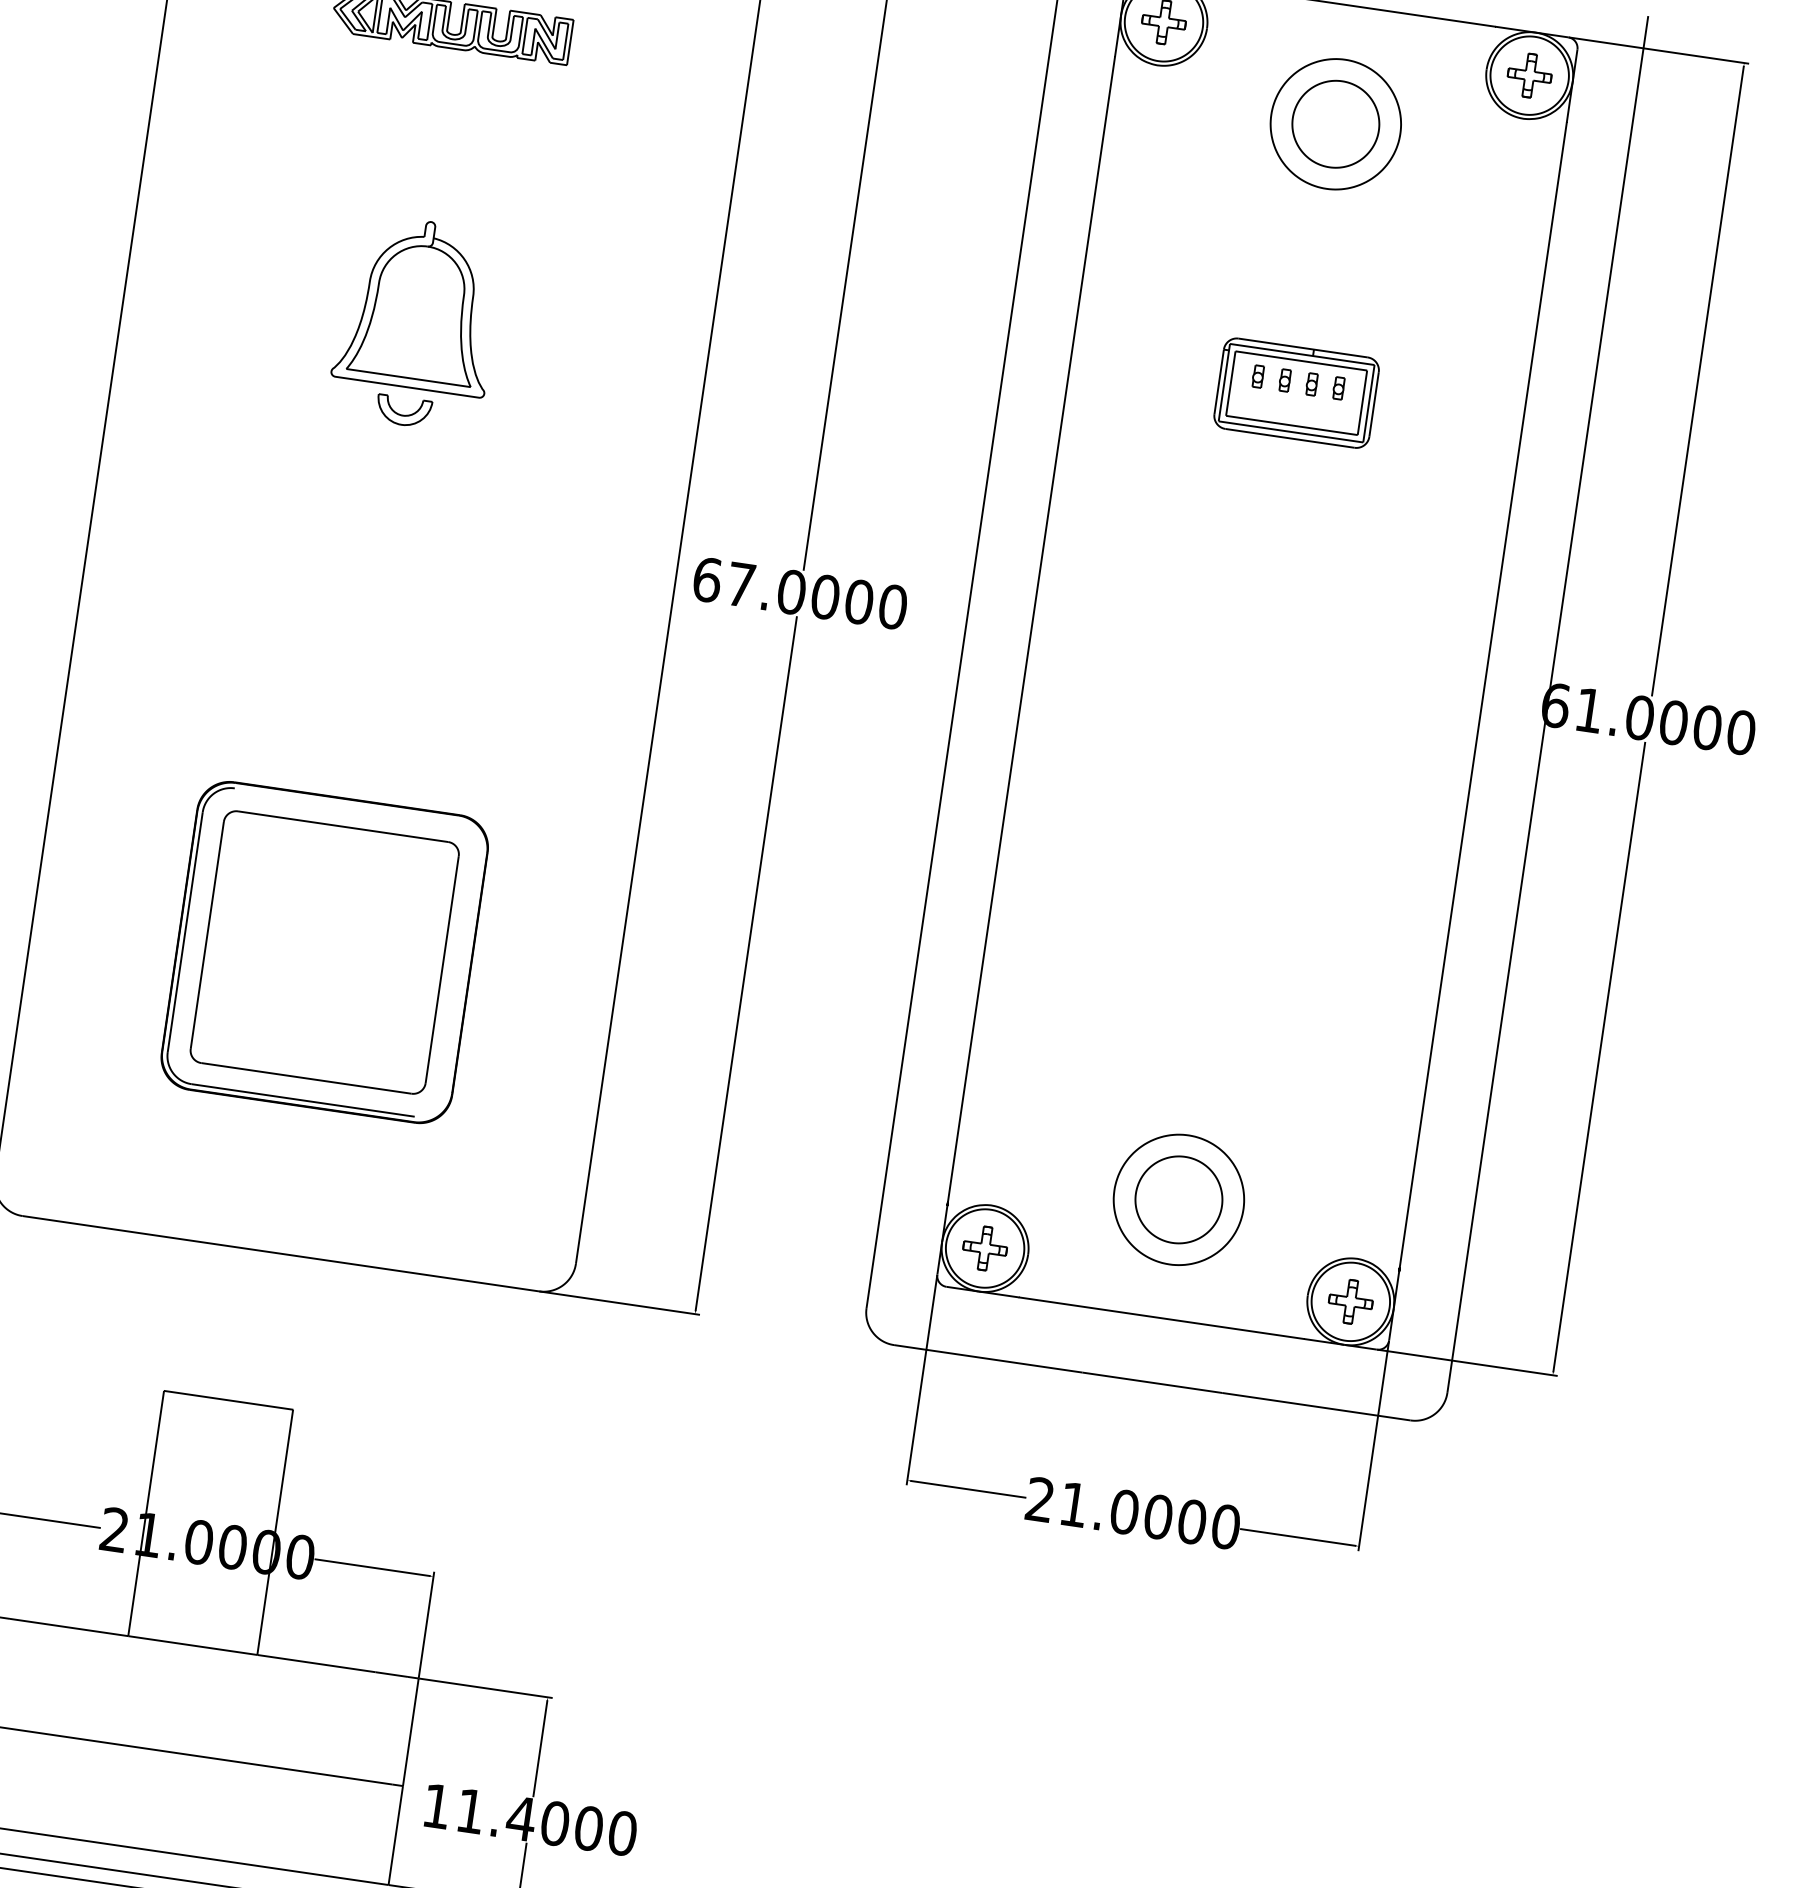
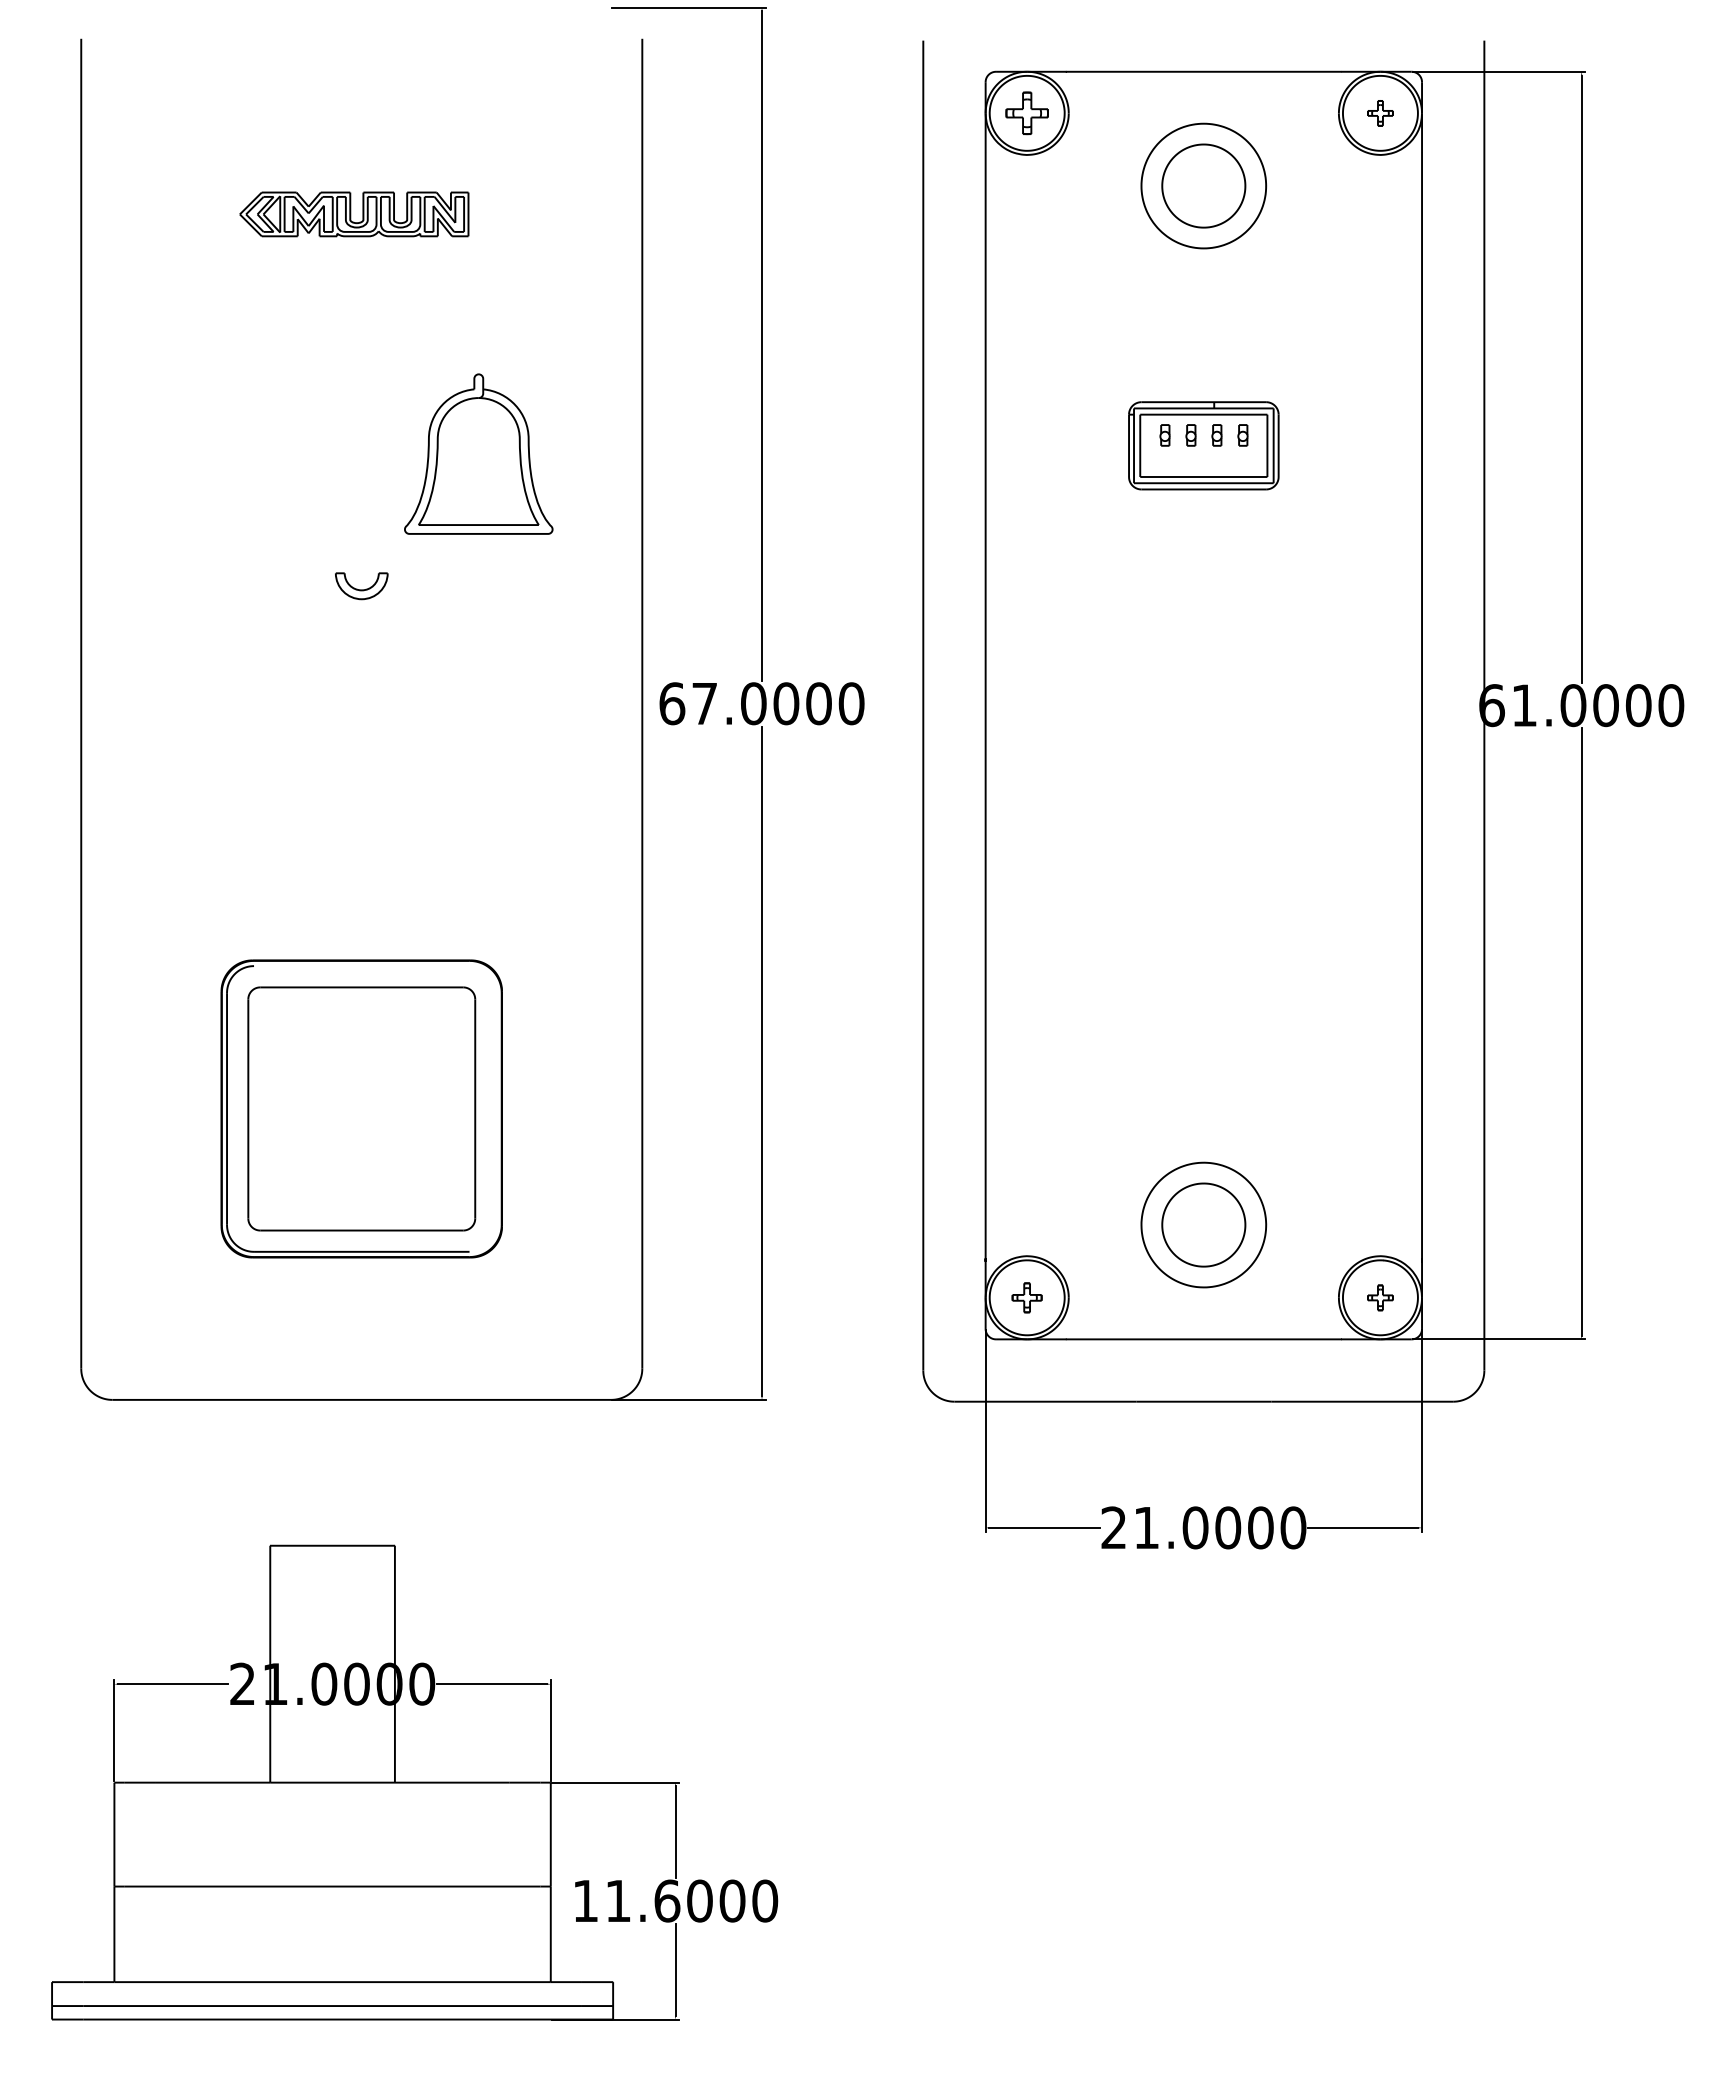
part: (1529, 75) -> (1380, 113), size x0.6
part: (419, 303) -> (478, 453), moved
part: (984, 1248) -> (1026, 1297), size x0.7
part: (1350, 1301) -> (1380, 1297), size x0.6
text: (520, 1817) -> (666, 1900), 11.4000 -> 11.6000

